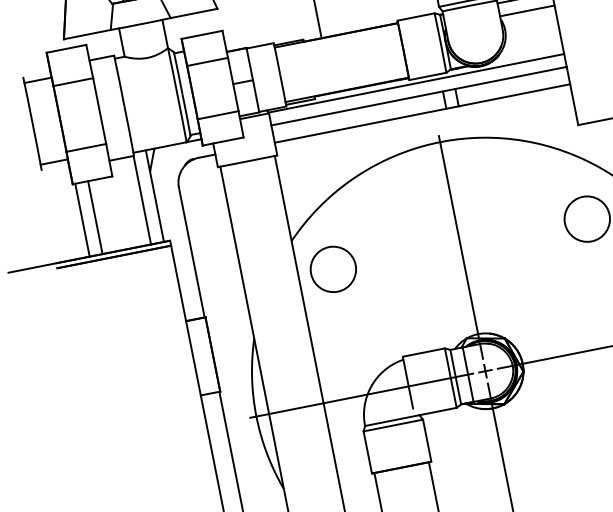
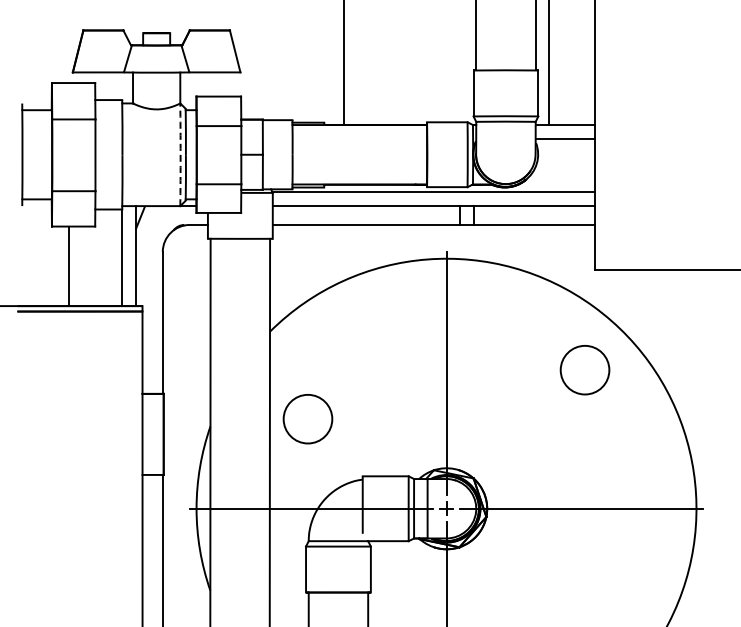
arc: (177, 94) -> (180, 154), solid -> dashed
line: (82, 220) -> (54, 266), removed
circle: (333, 269) -> (307, 419), moved

